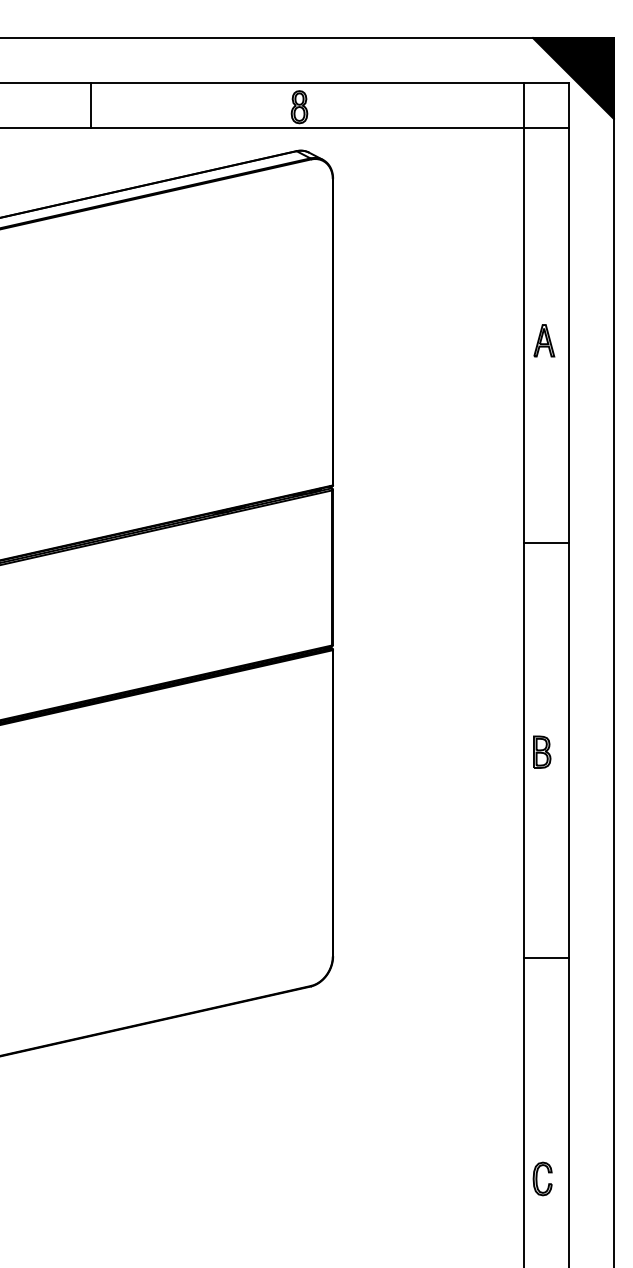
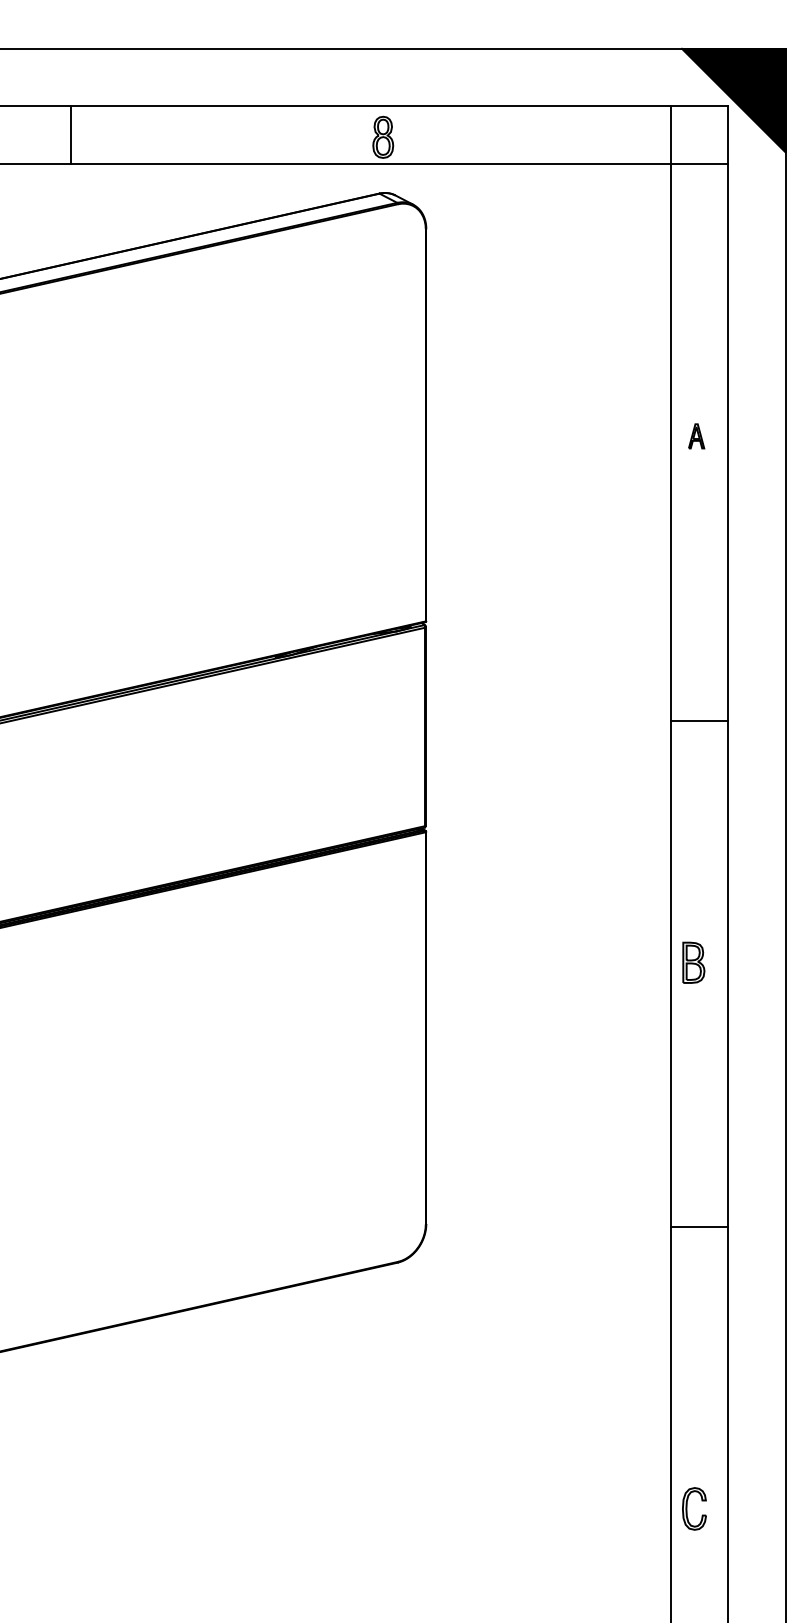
line: (91, 105) -> (70, 135), moved
part: (544, 340) -> (696, 435), size x0.6
line: (545, 543) -> (698, 721), moved

